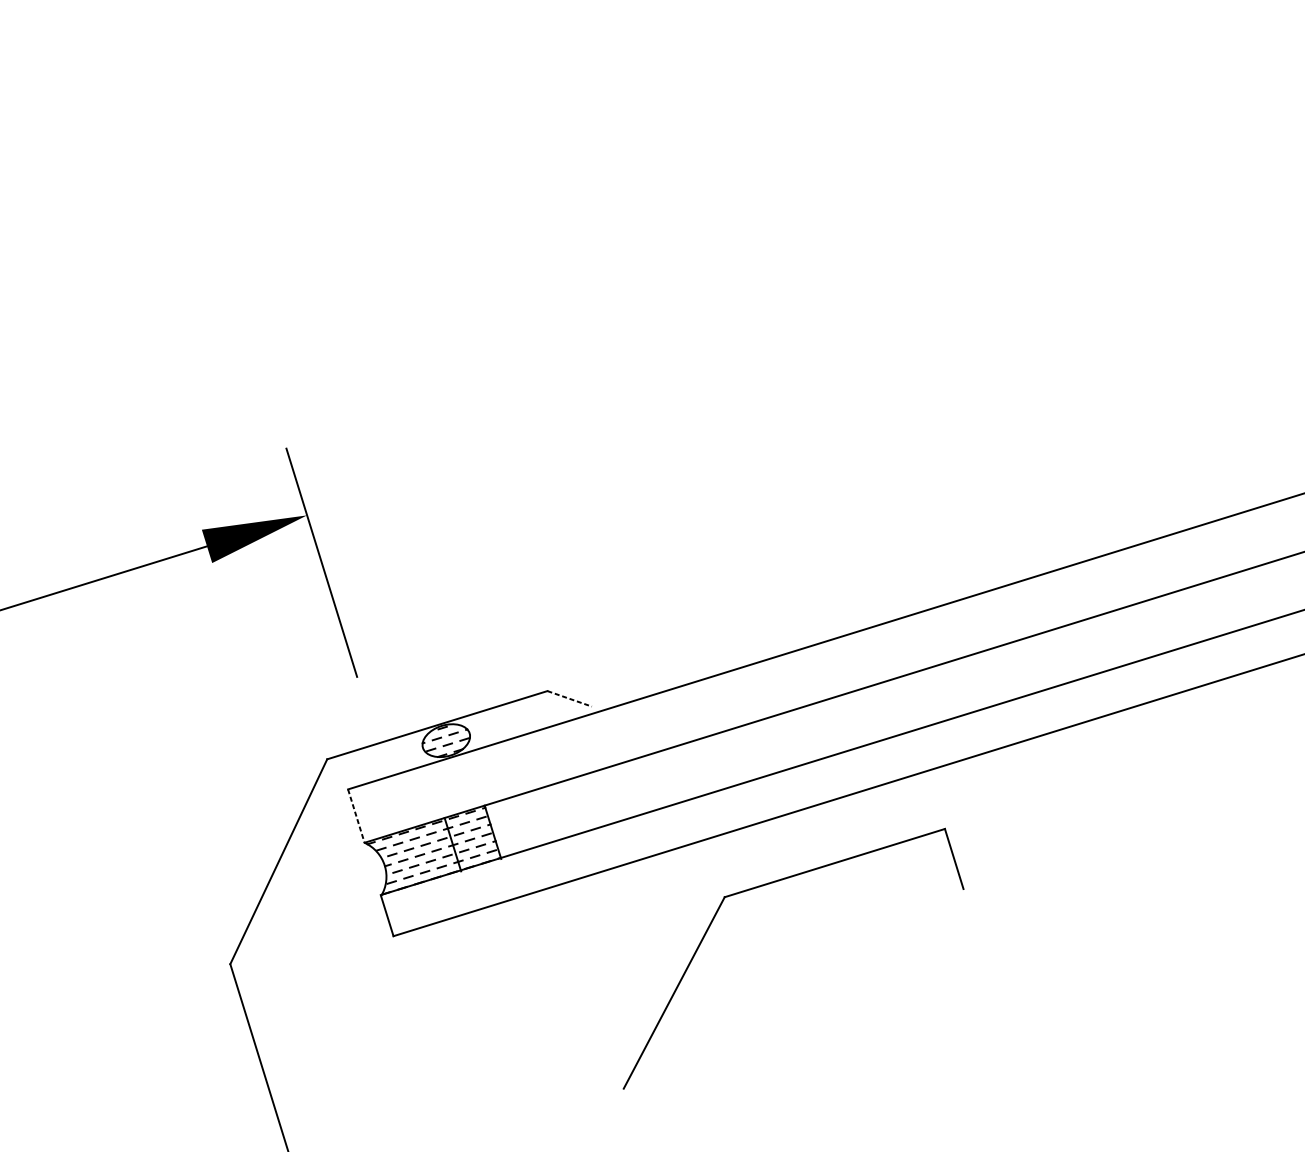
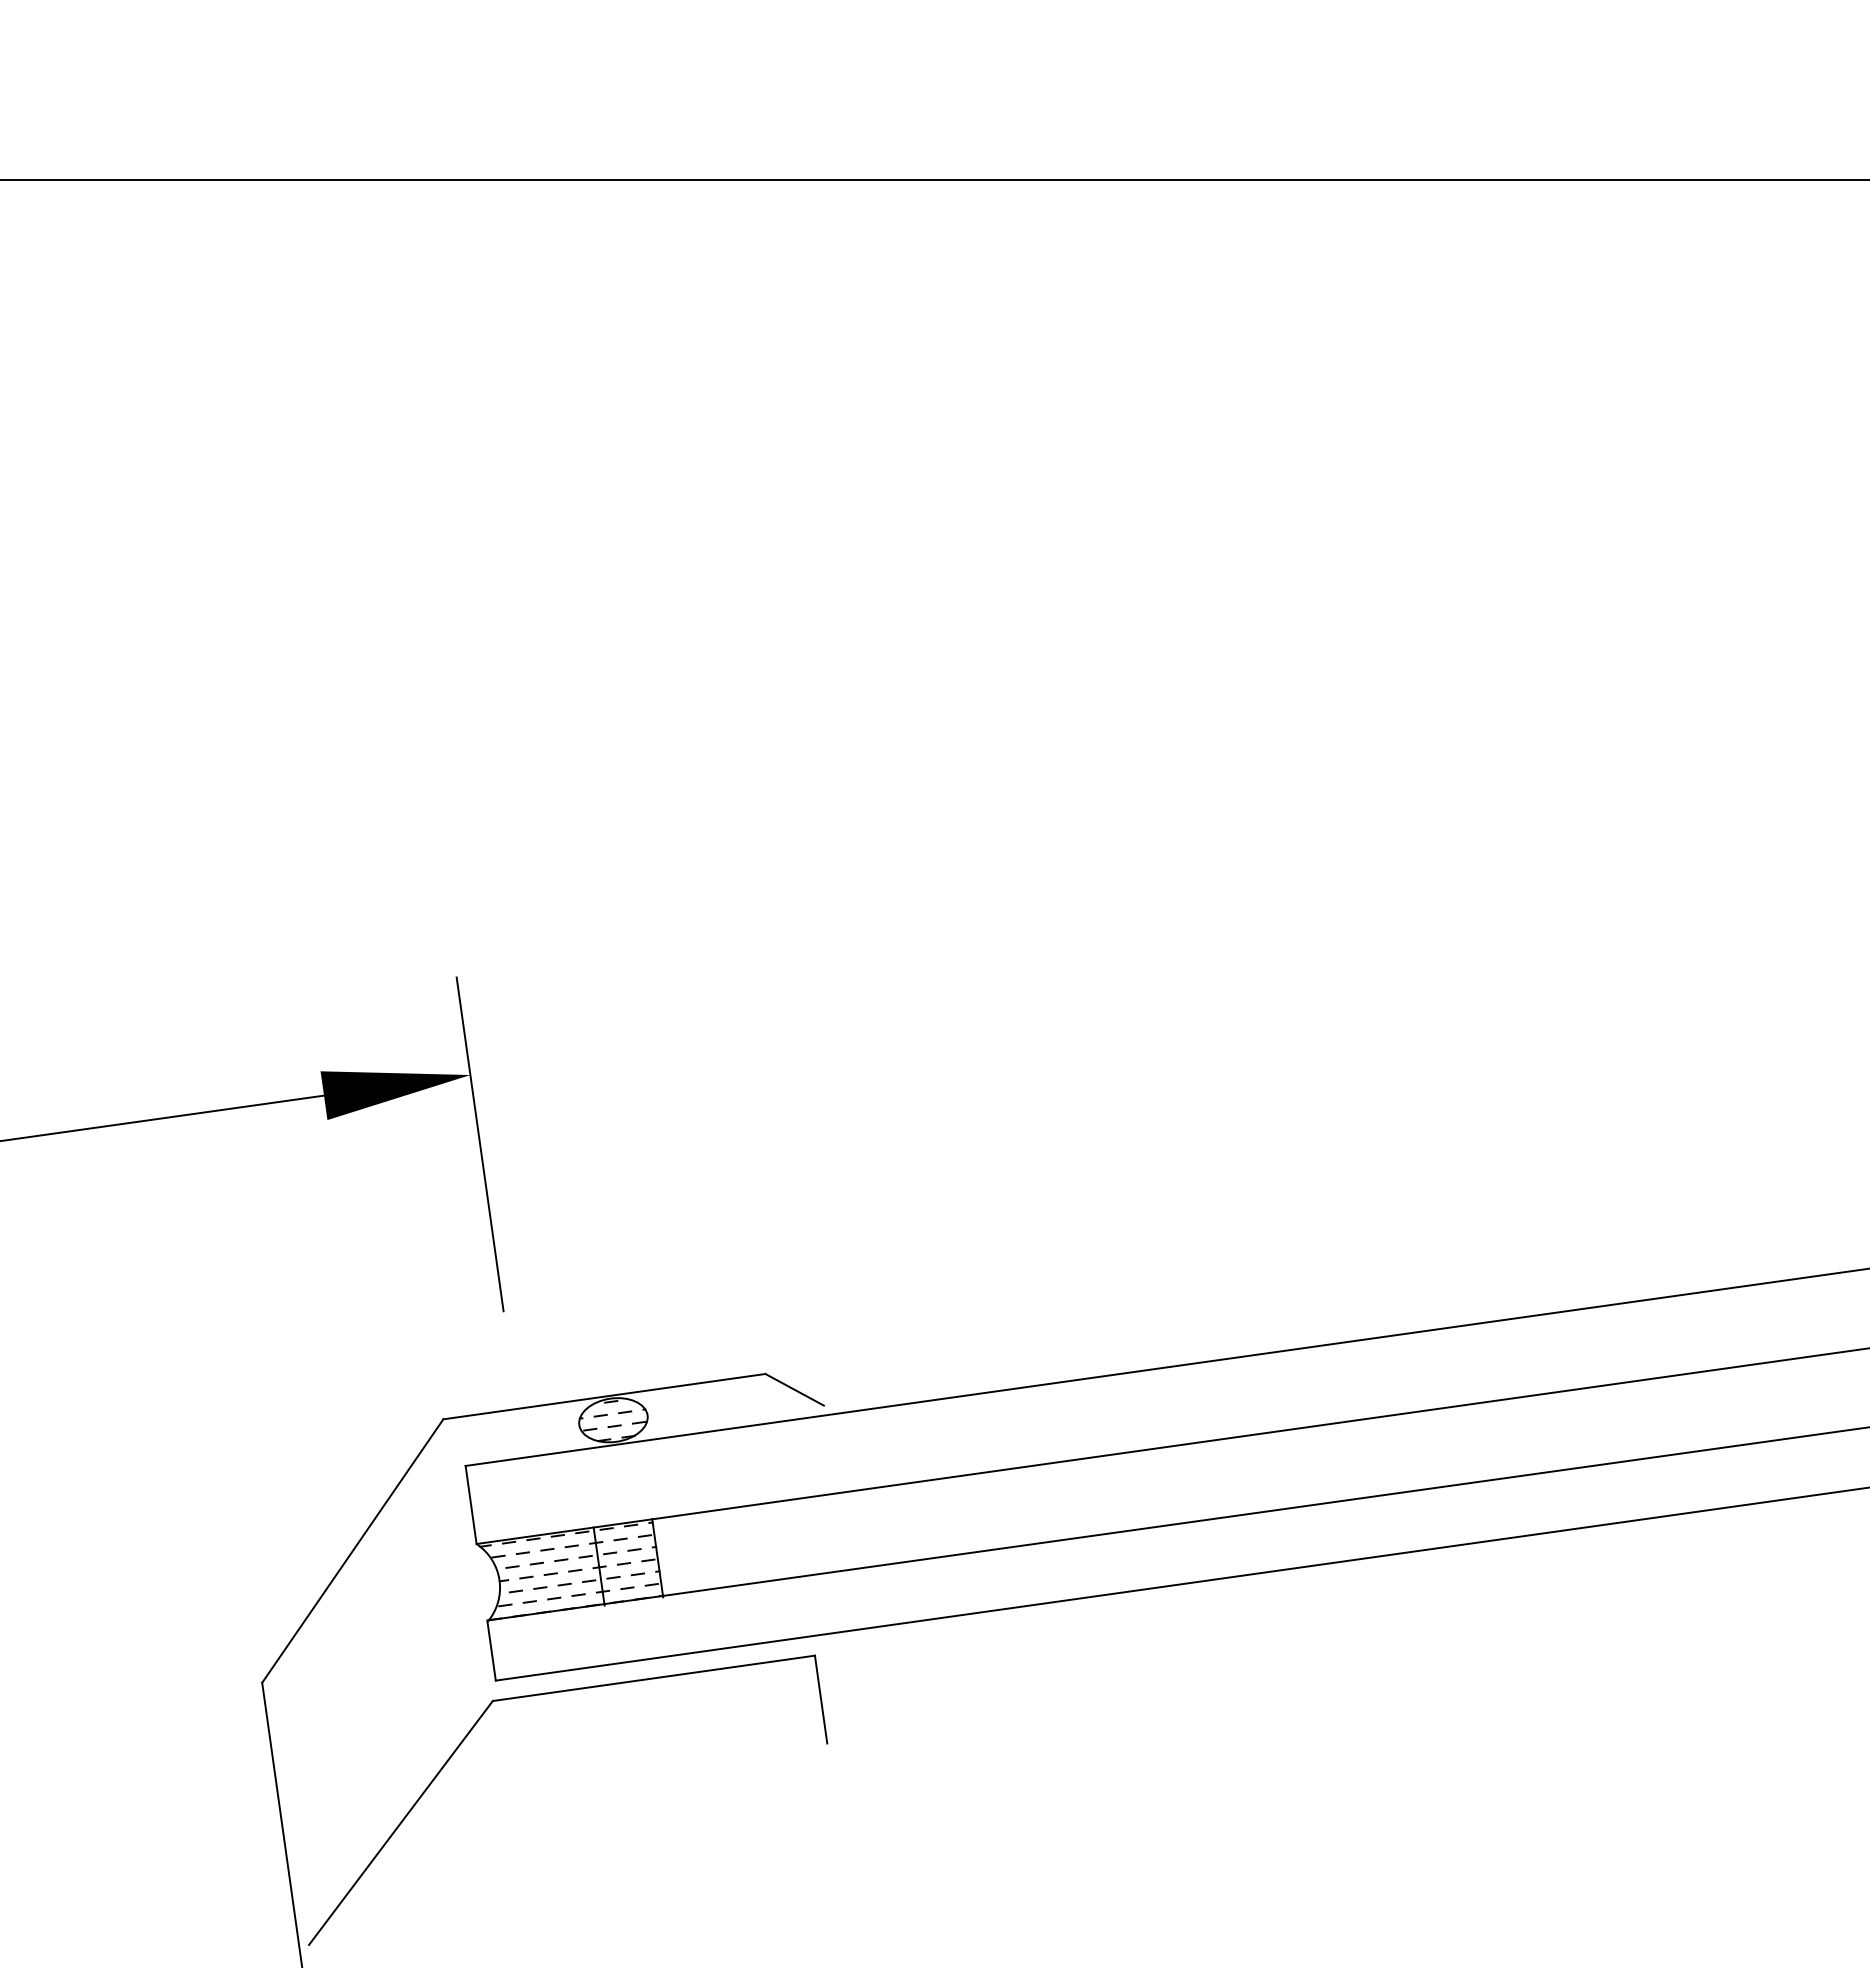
line: (570, 699) -> (795, 1390), dashed -> solid
line: (356, 816) -> (471, 1505), dashed -> solid
part: (767, 884) -> (555, 1693), moved

